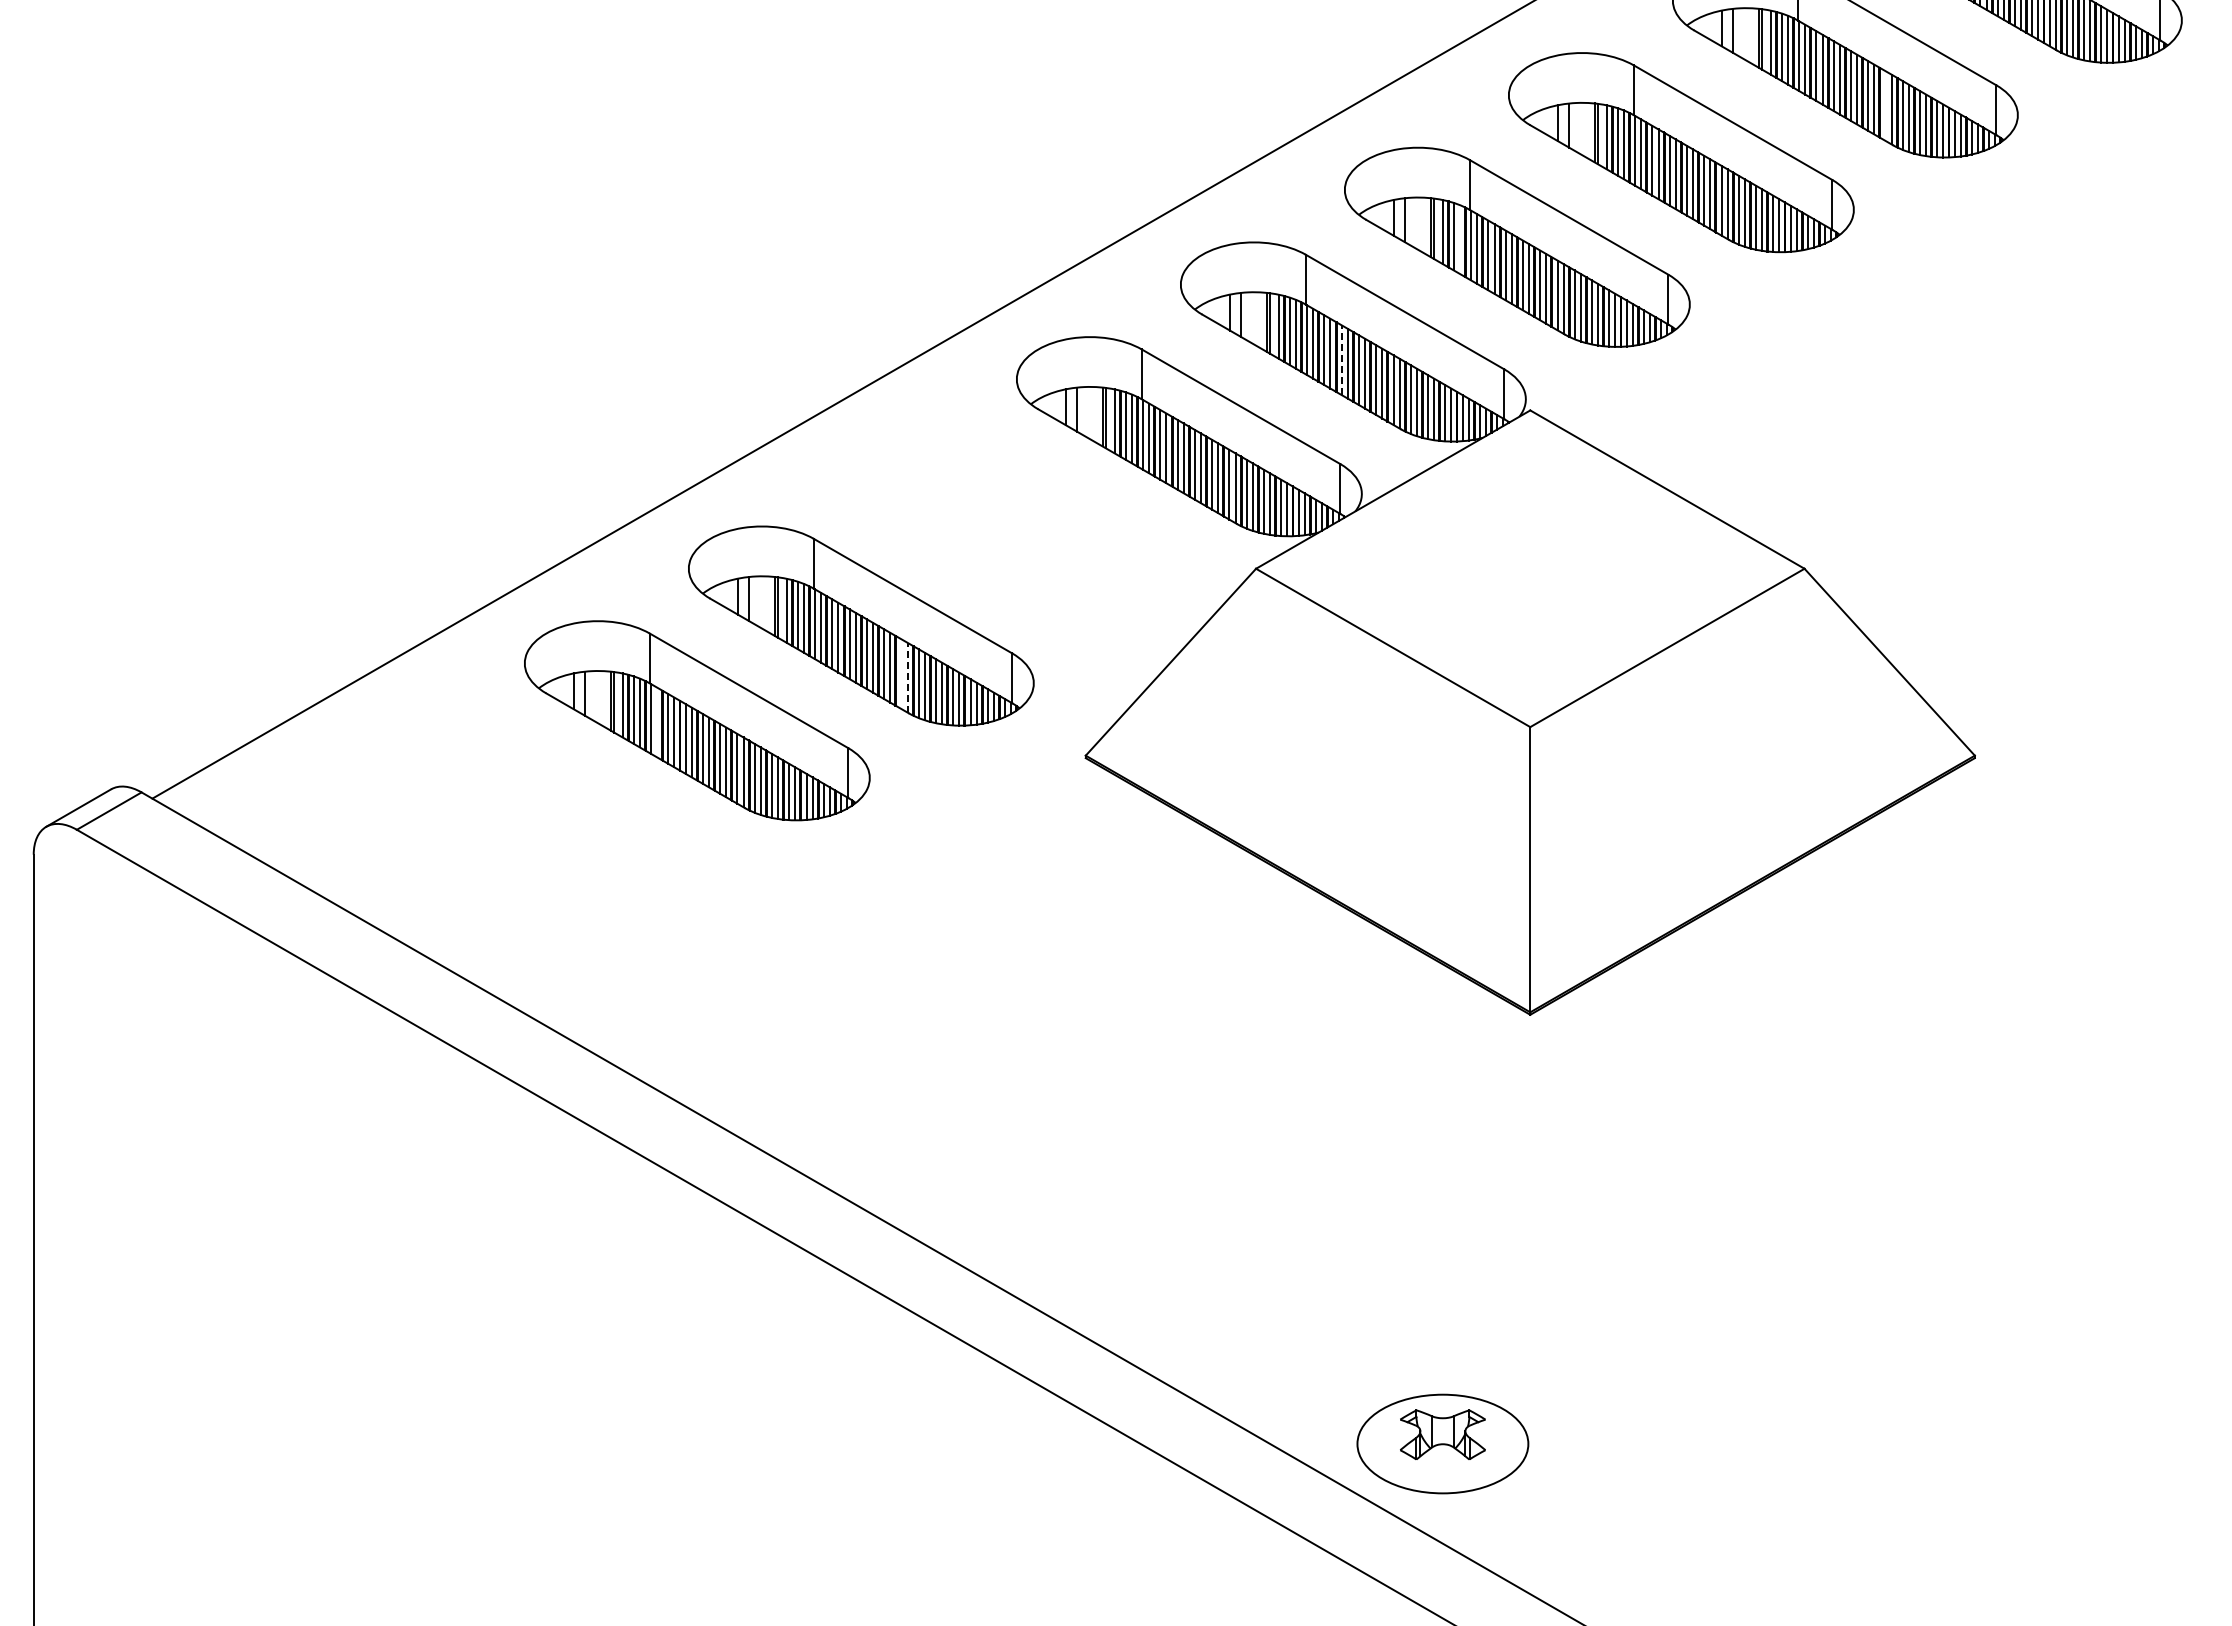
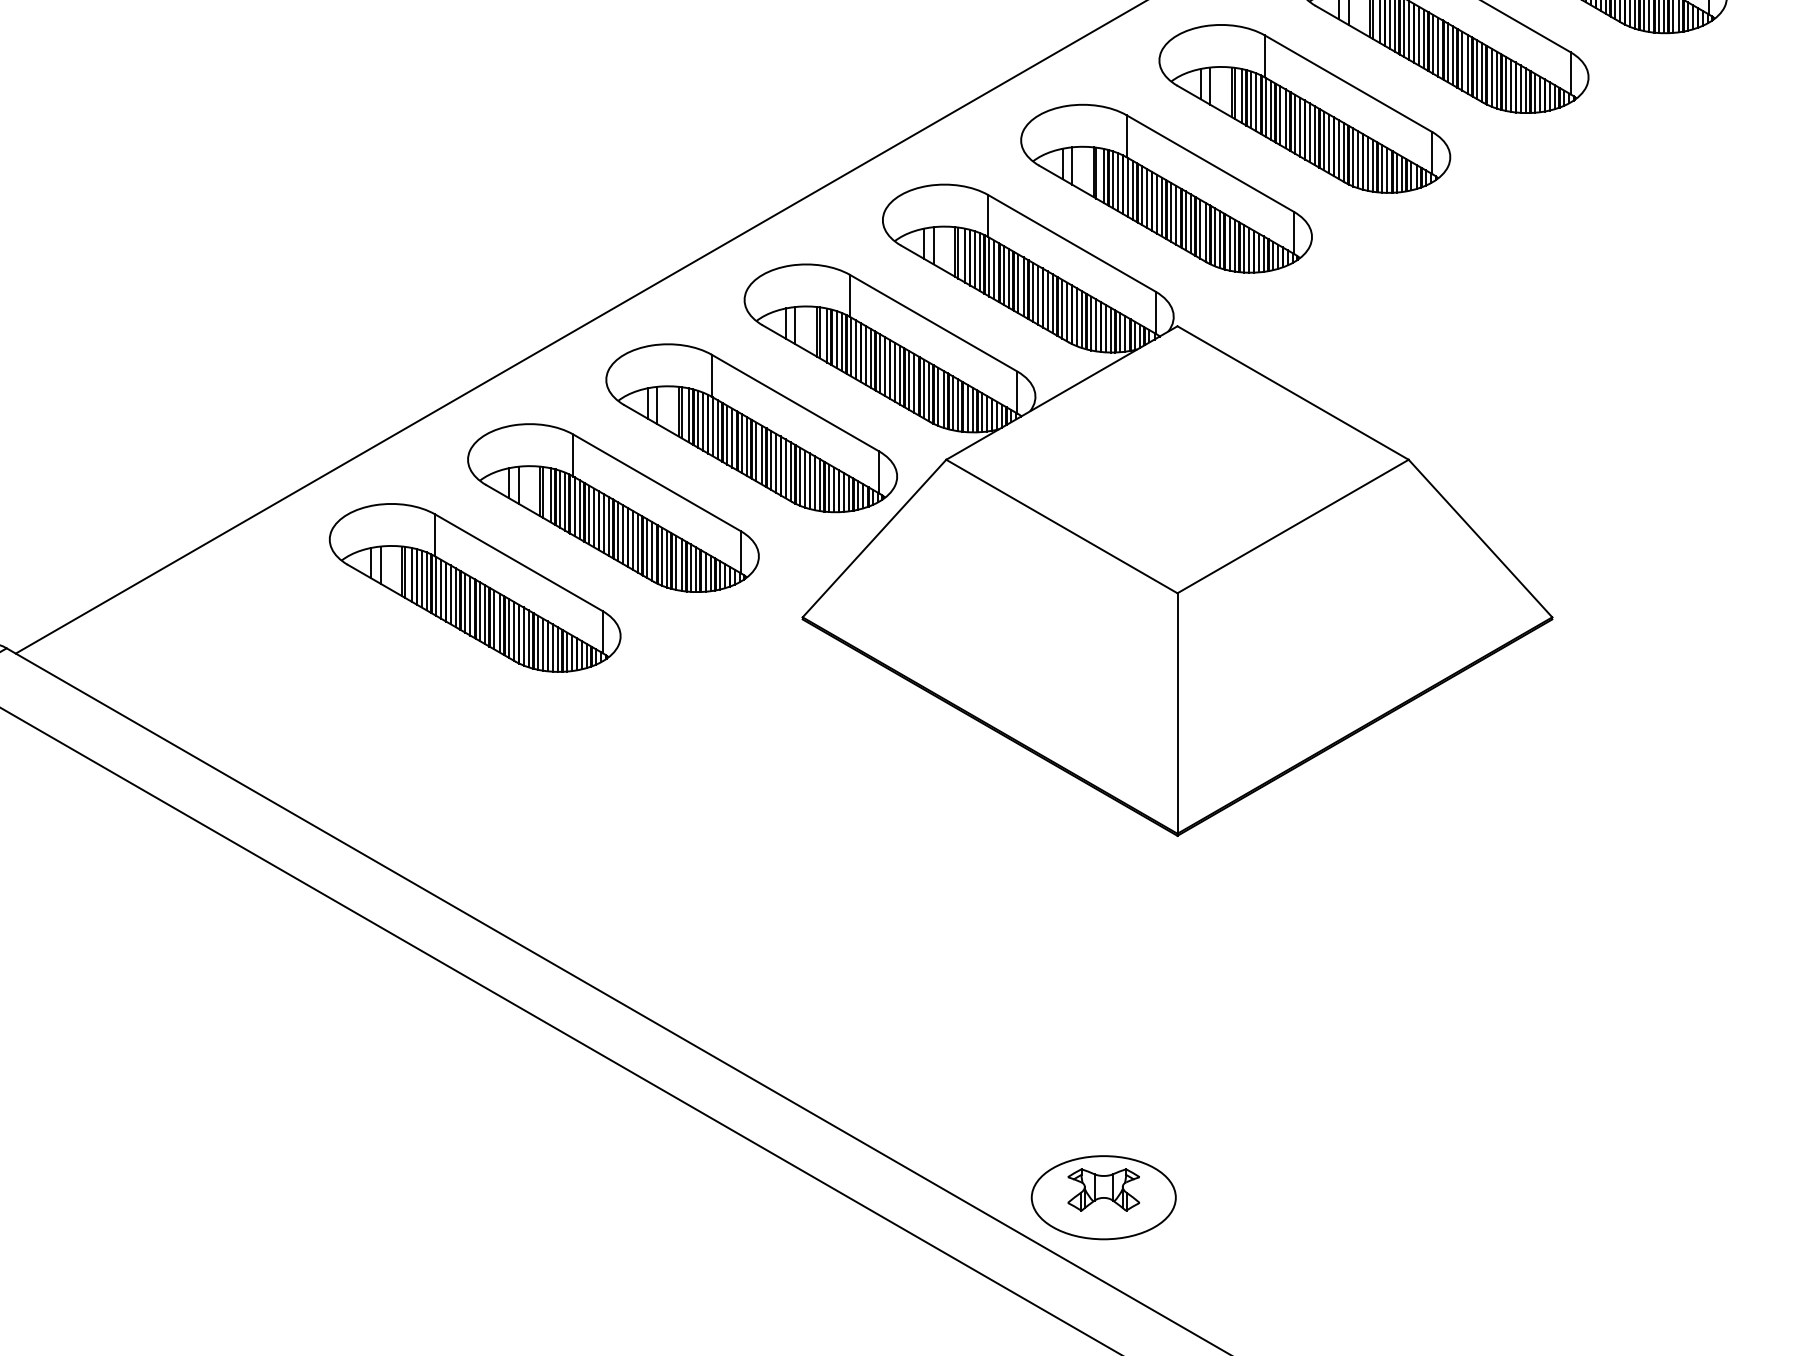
line: (1885, 105) -> (1476, 69), added
line: (1459, 239) -> (1117, 182), added
line: (1341, 360) -> (1018, 284), dashed -> solid
part: (1025, 531) -> (751, 428), added
line: (901, 674) -> (647, 548), added
line: (907, 677) -> (652, 551), dashed -> solid
line: (657, 722) -> (441, 589), added

